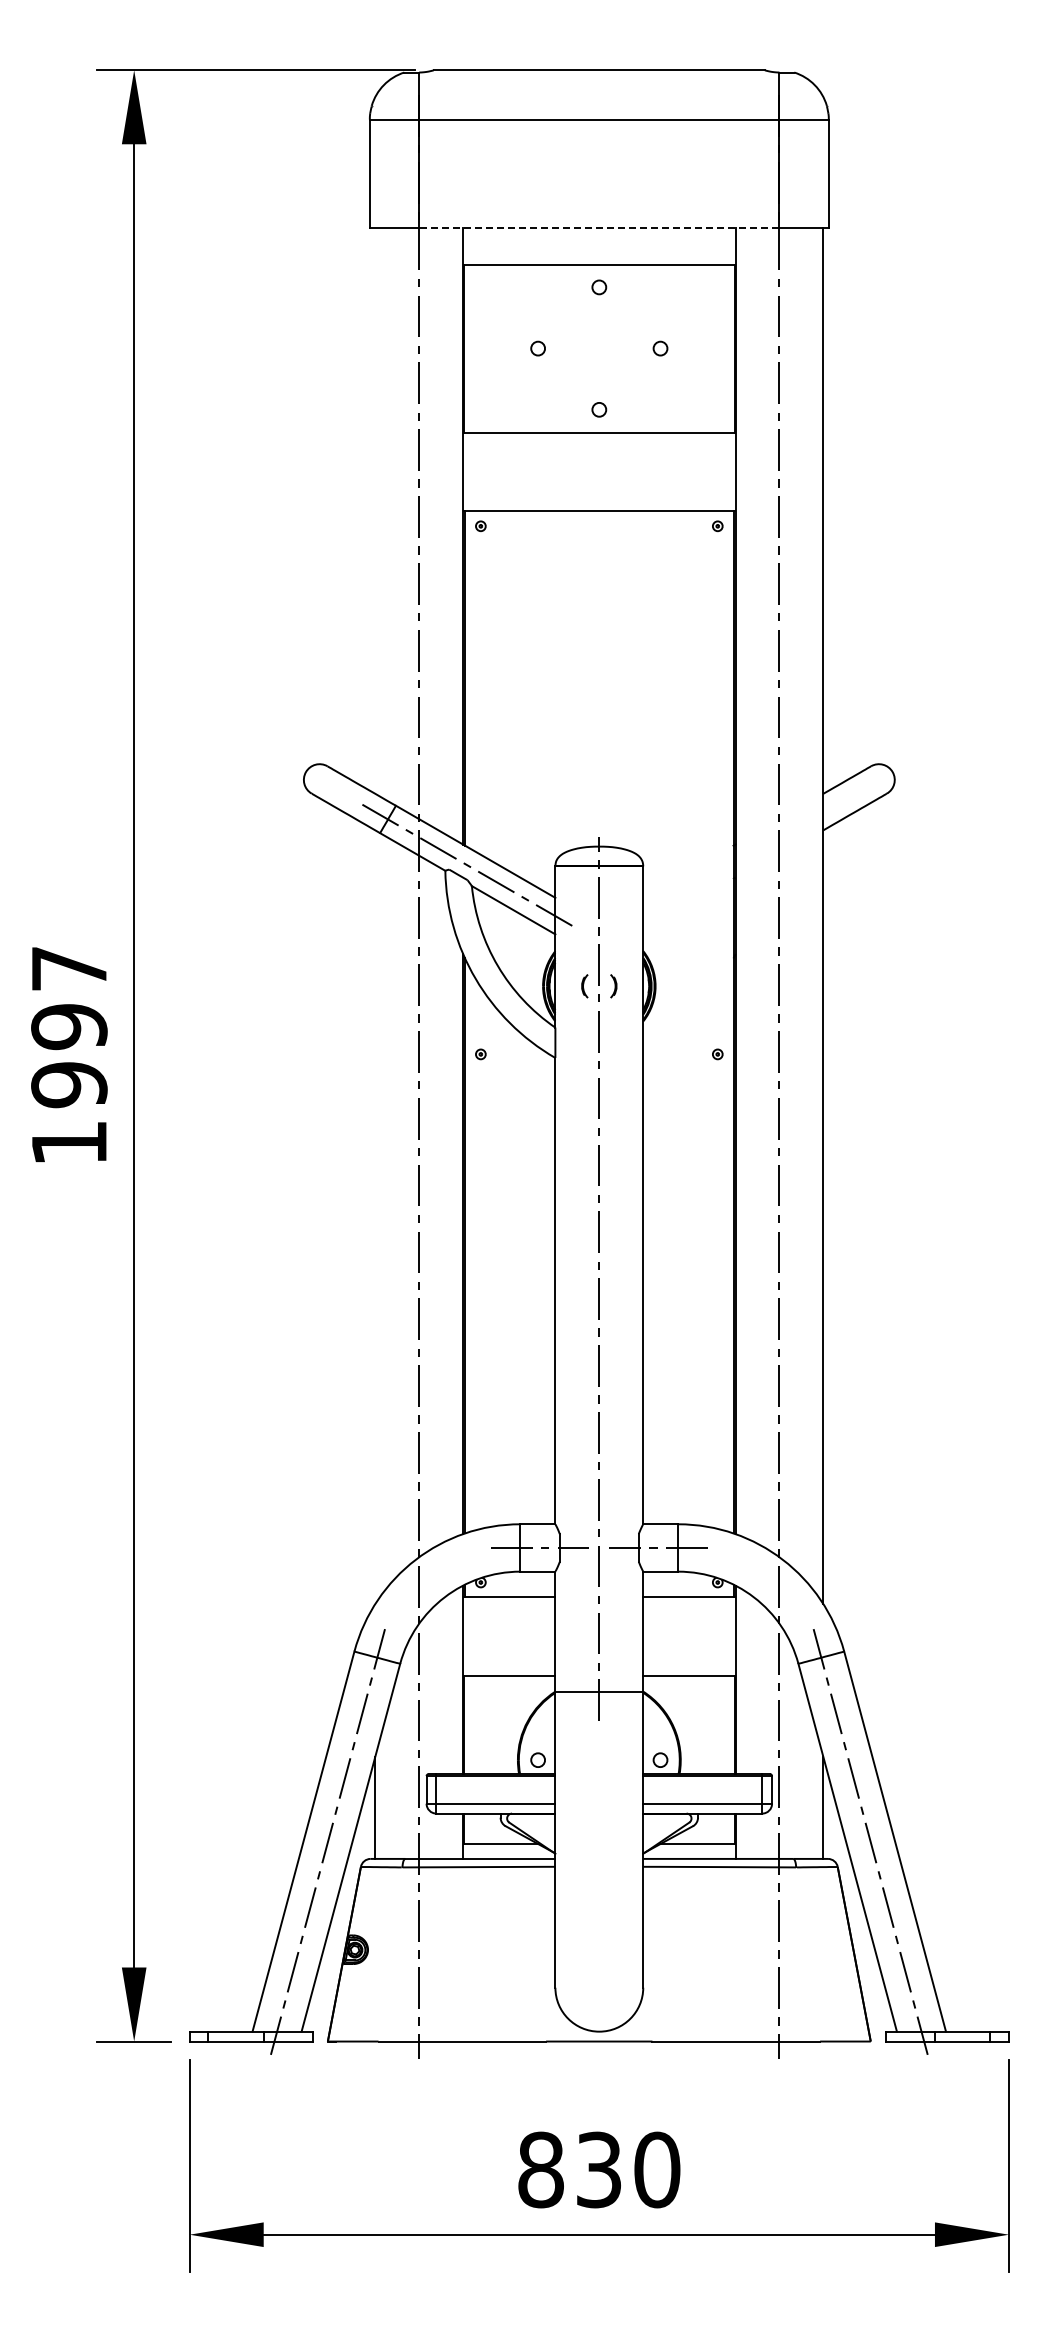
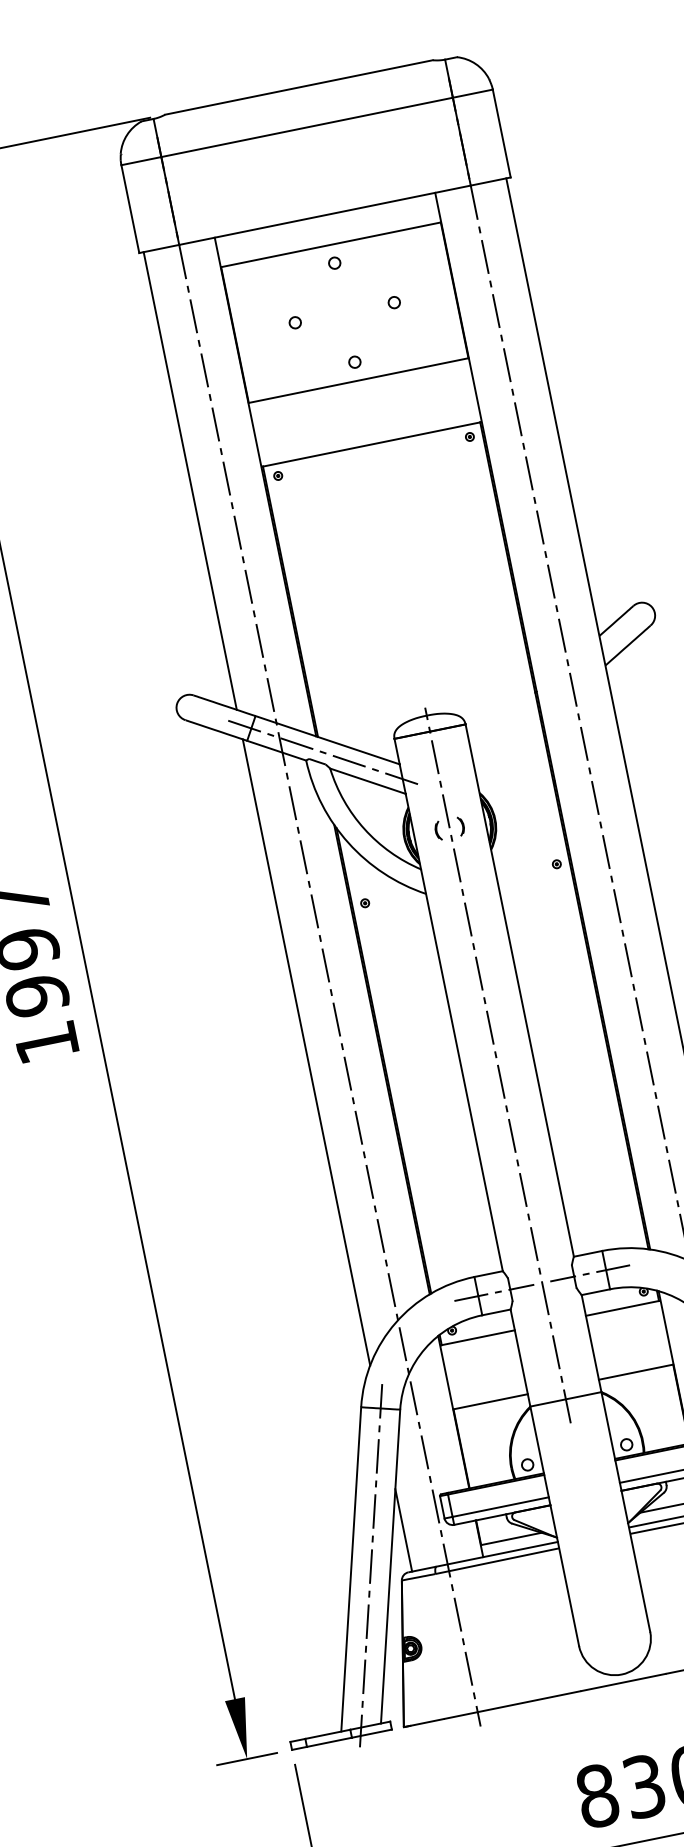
line: (598, 228) -> (324, 215), dashed -> solid
line: (375, 510) -> (190, 480), added
line: (375, 1217) -> (306, 1052), added

